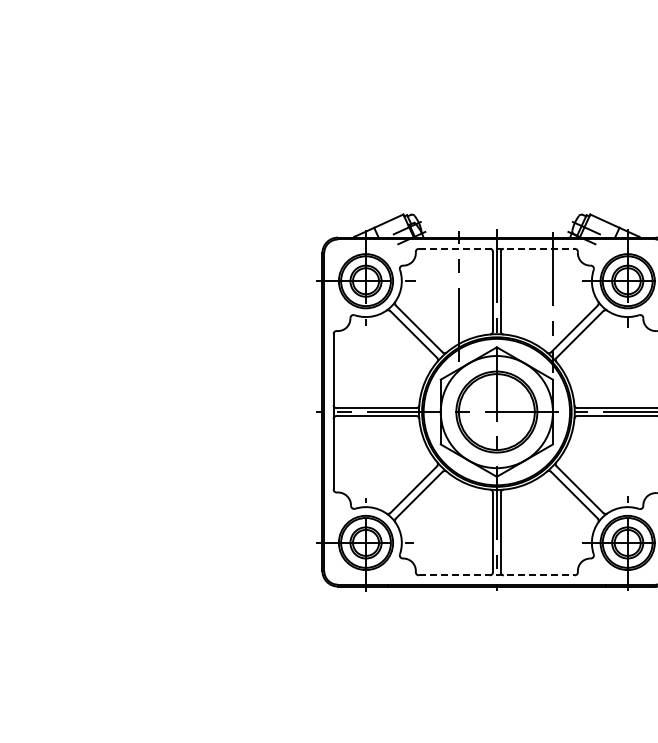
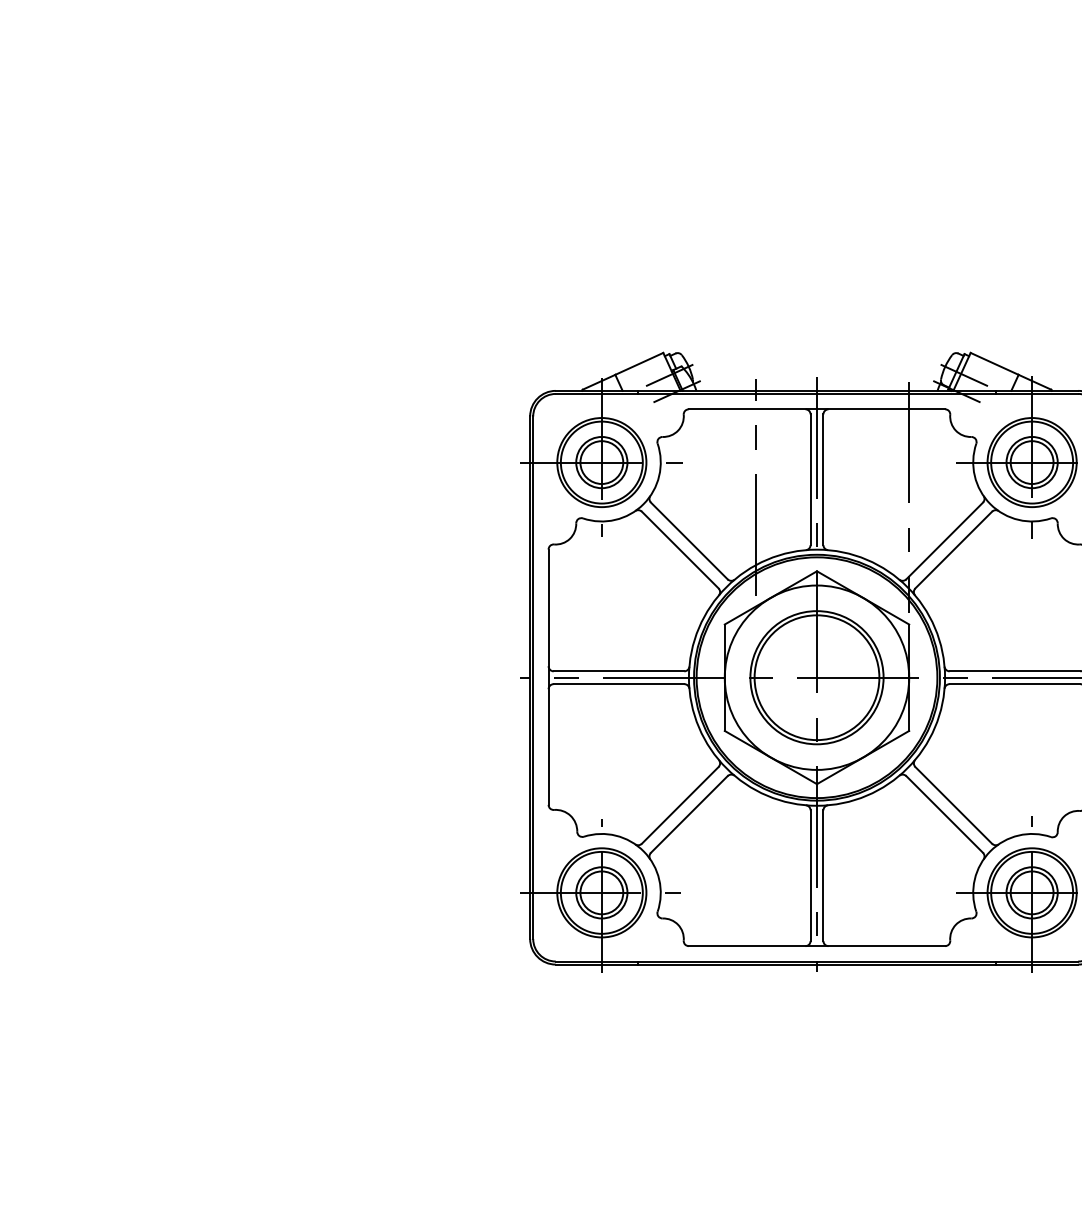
line: (496, 248) -> (816, 408), dashed -> solid
line: (496, 575) -> (816, 946), dashed -> solid

